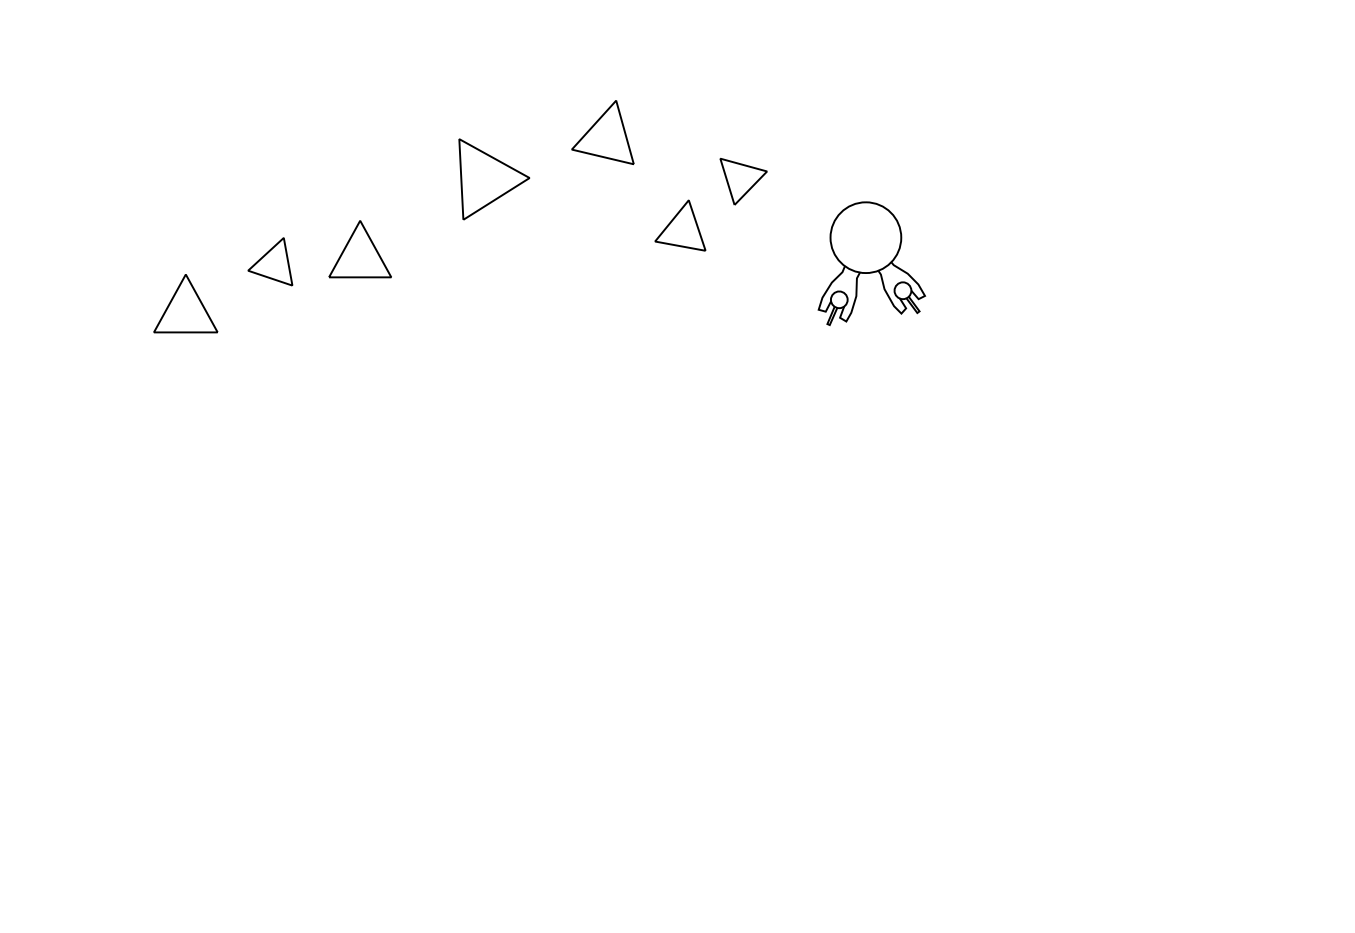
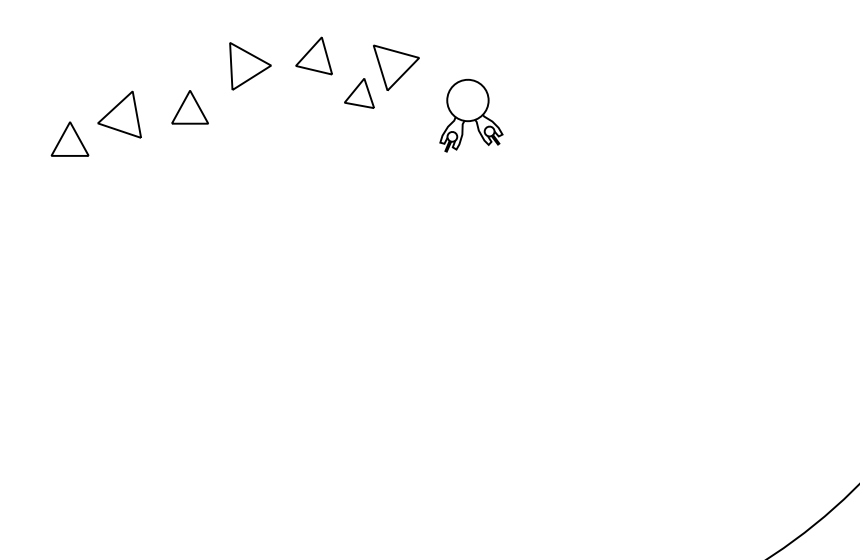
part: (601, 131) -> (313, 55), moved
part: (743, 181) -> (396, 67), size x1.67
part: (359, 249) -> (189, 107), moved
part: (270, 261) -> (119, 114), size x1.67

